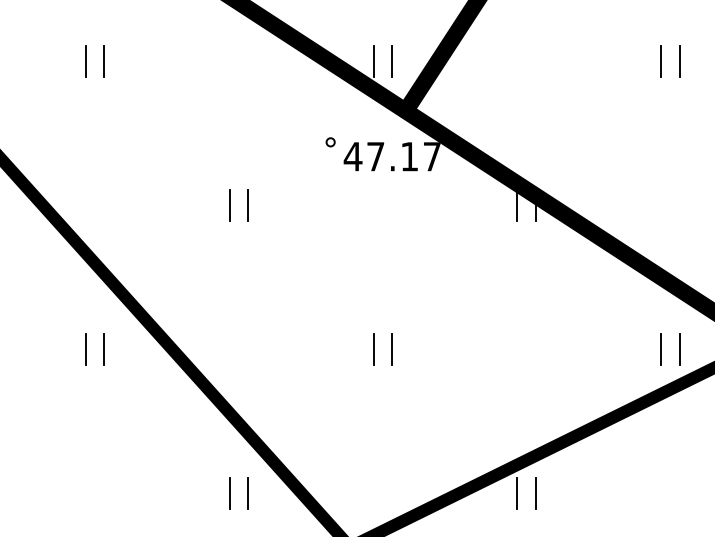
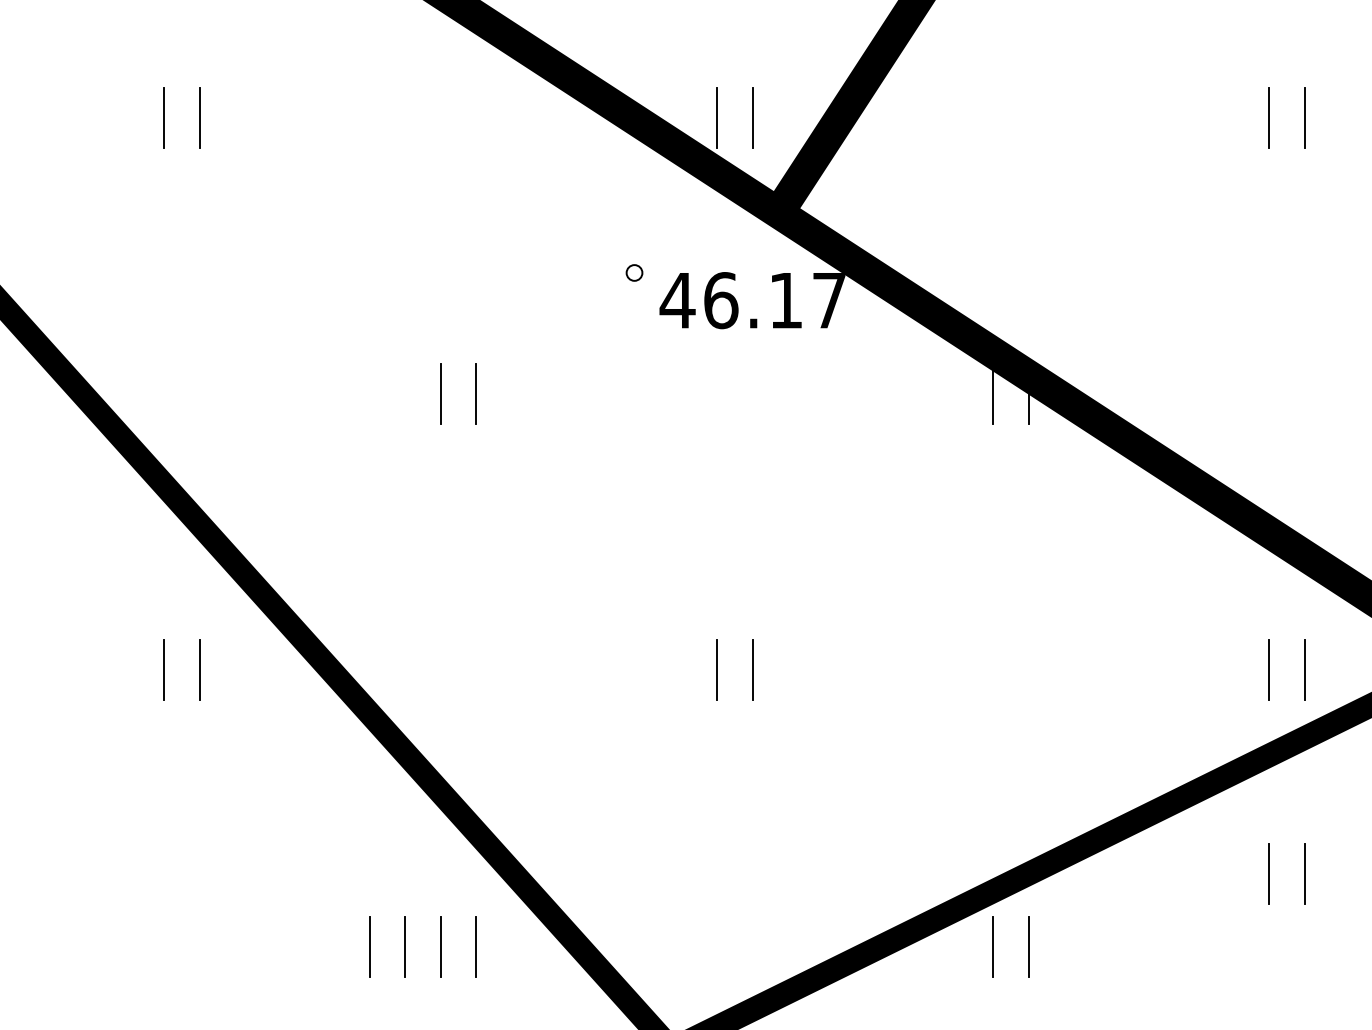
text: (375, 156) -> (720, 300), 47.17 -> 46.17
part: (661, 455) -> (1269, 873), added
part: (193, 493) -> (371, 946), added

